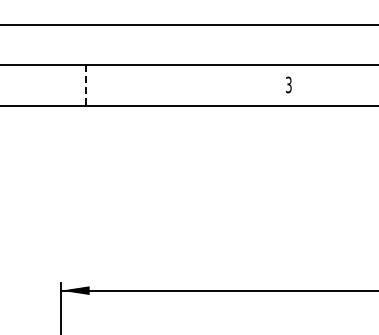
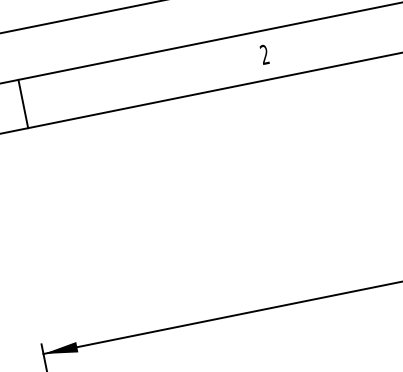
line: (85, 85) -> (23, 104), dashed -> solid
text: (288, 85) -> (264, 55), 3 -> 2

